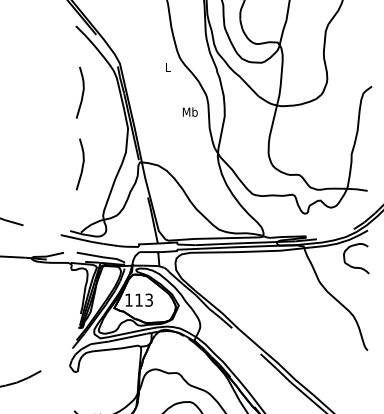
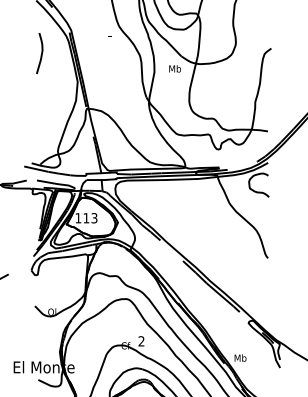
text: (189, 111) -> (174, 68), moved
curve: (82, 164) -> (41, 110), removed

